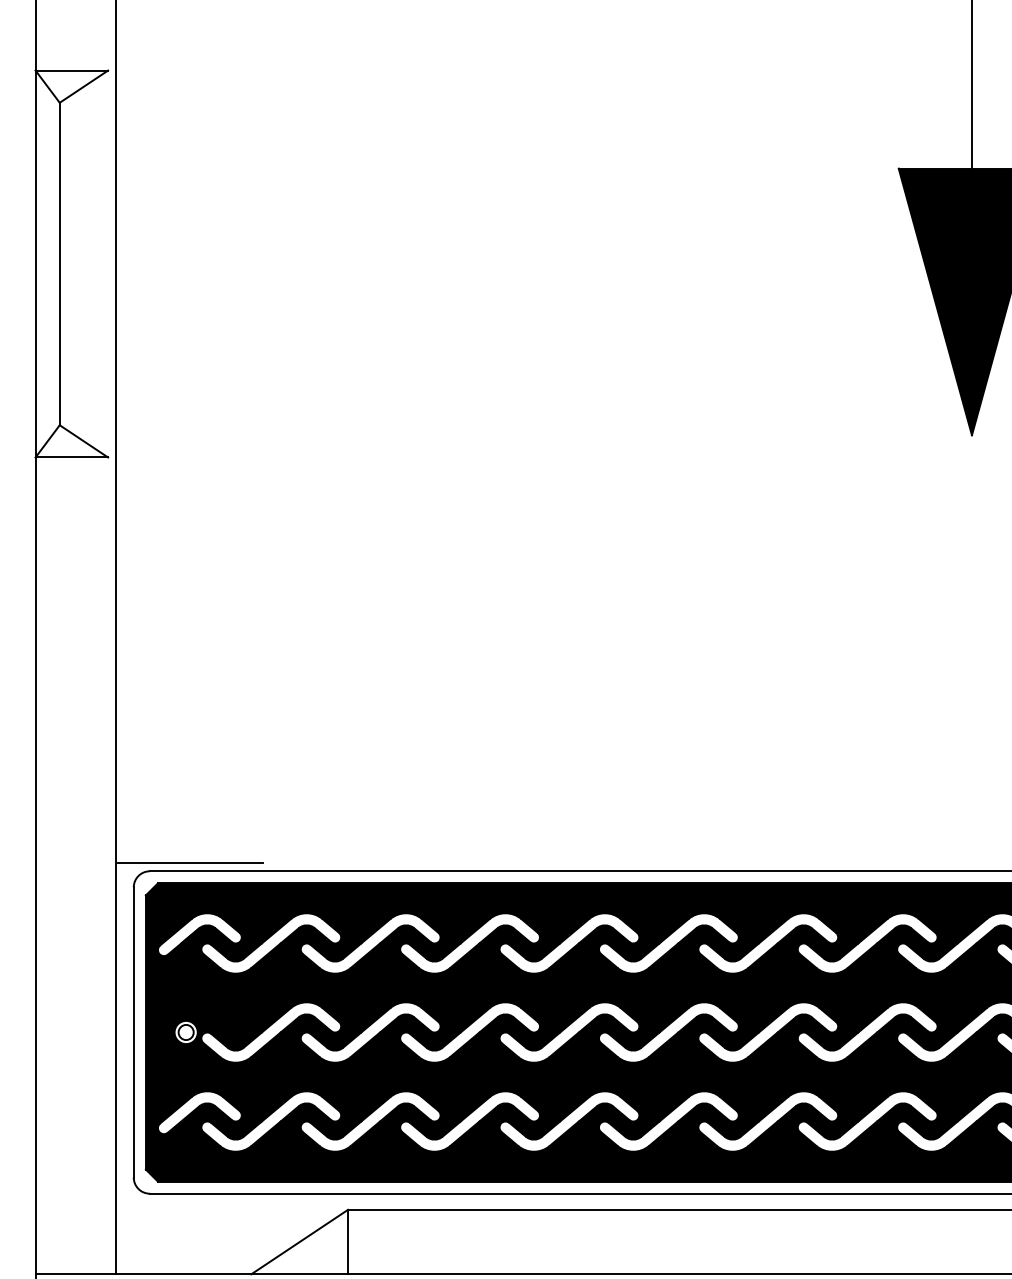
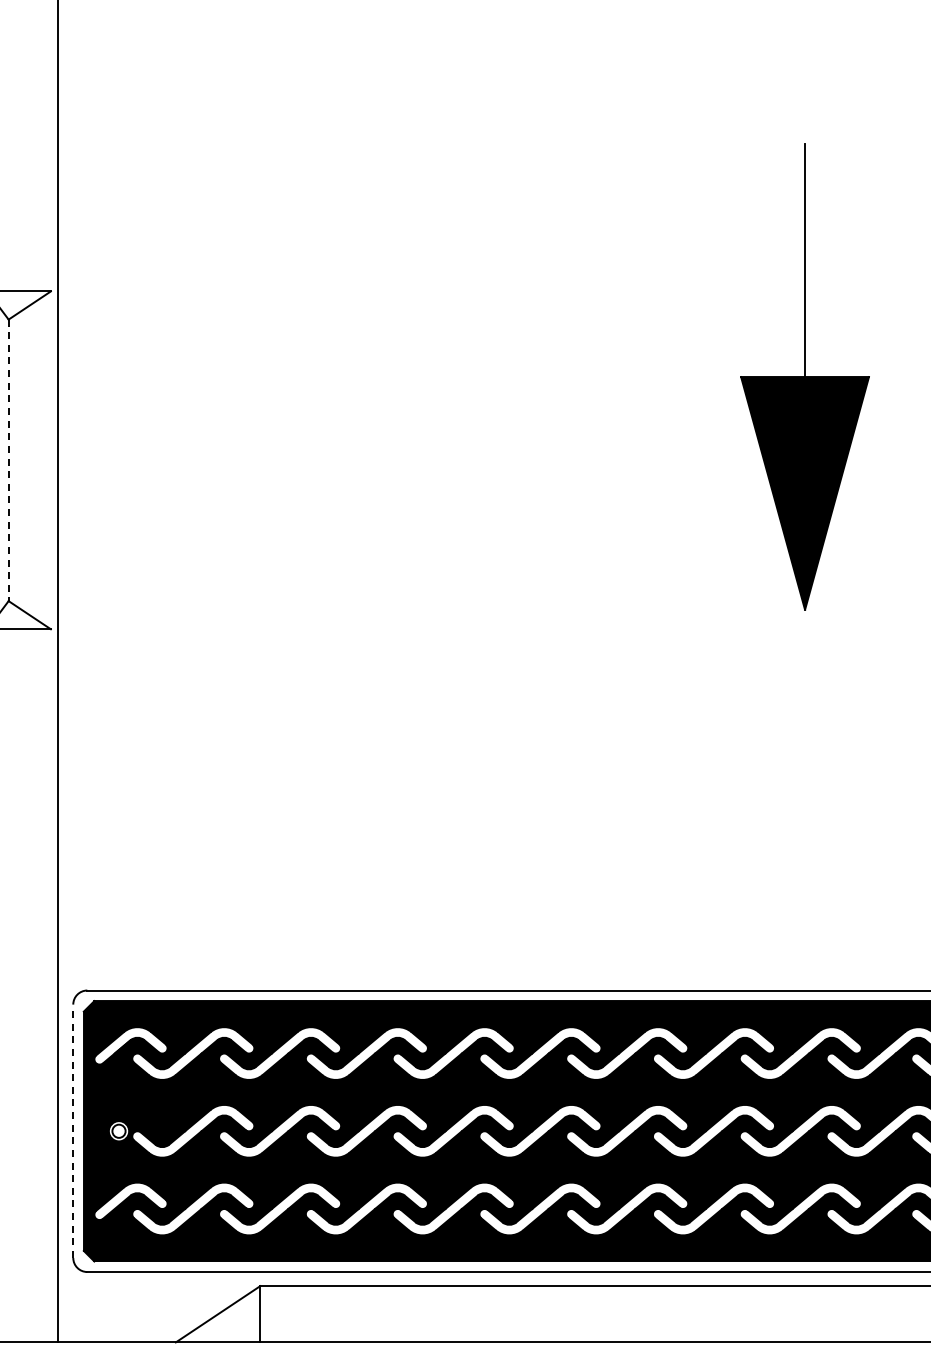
line: (59, 264) -> (8, 460), solid -> dashed
line: (190, 863) -> (122, 983), removed
line: (134, 1032) -> (73, 1131), solid -> dashed

